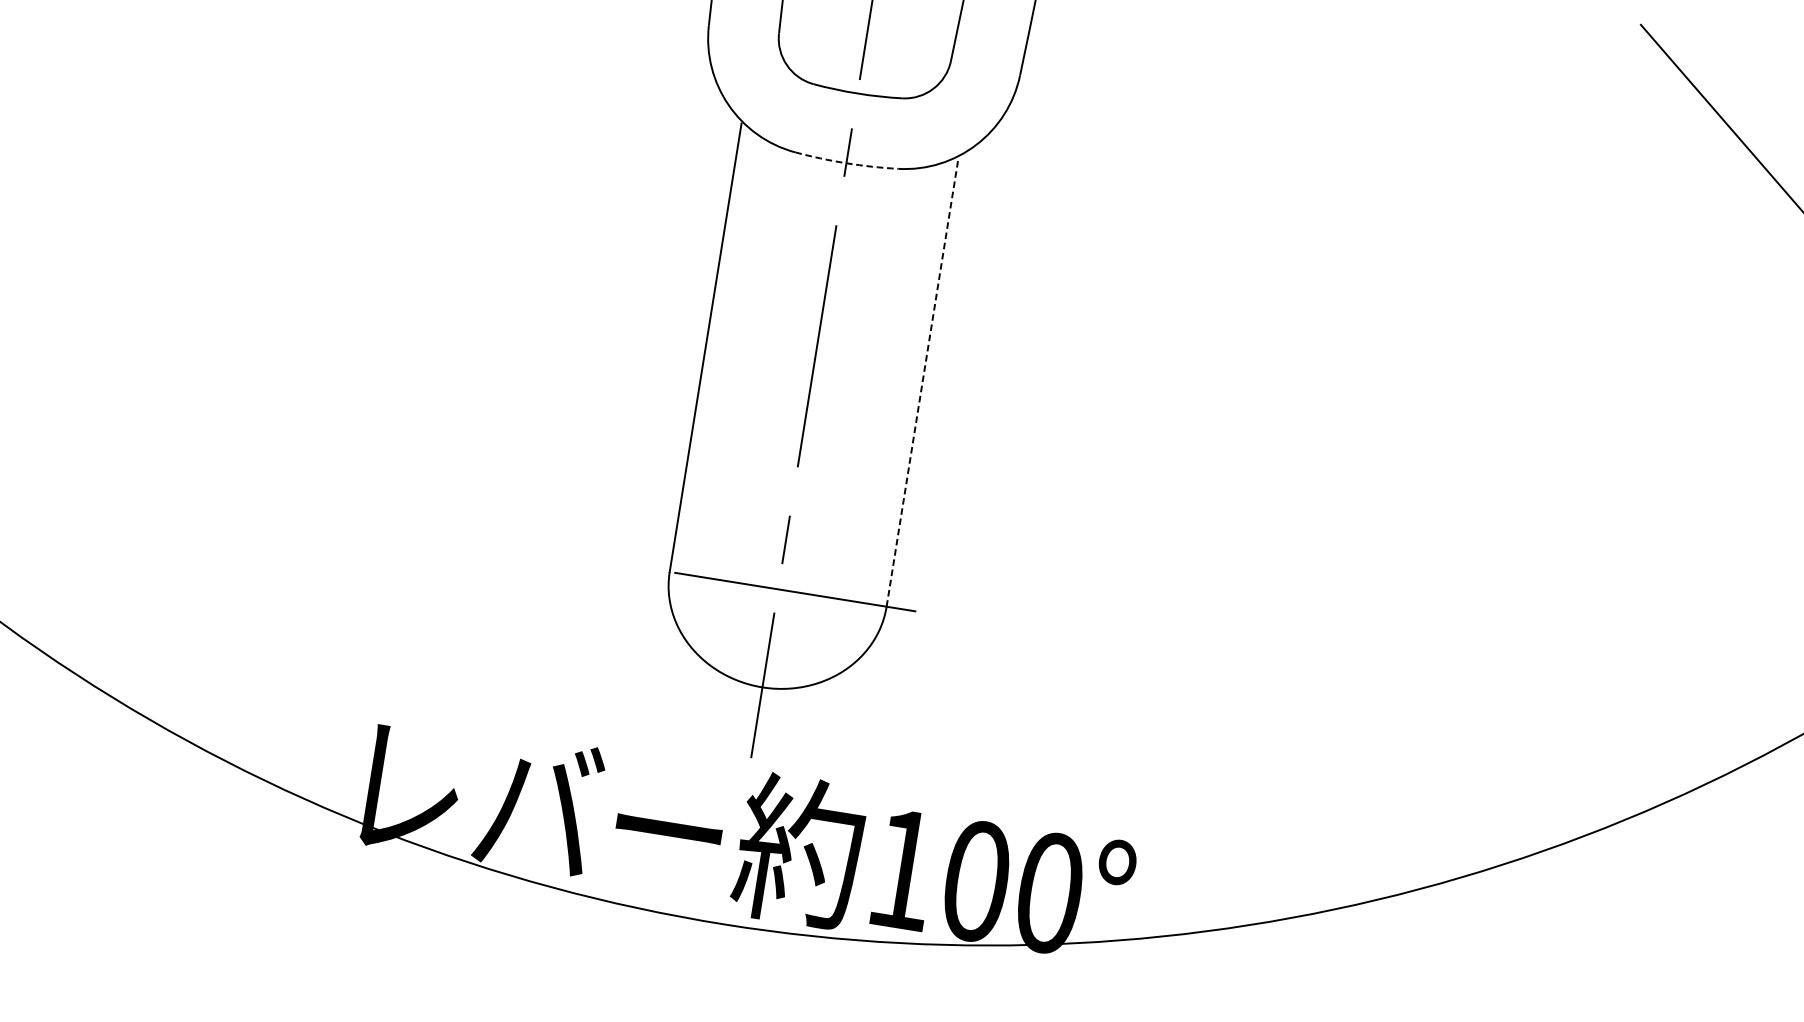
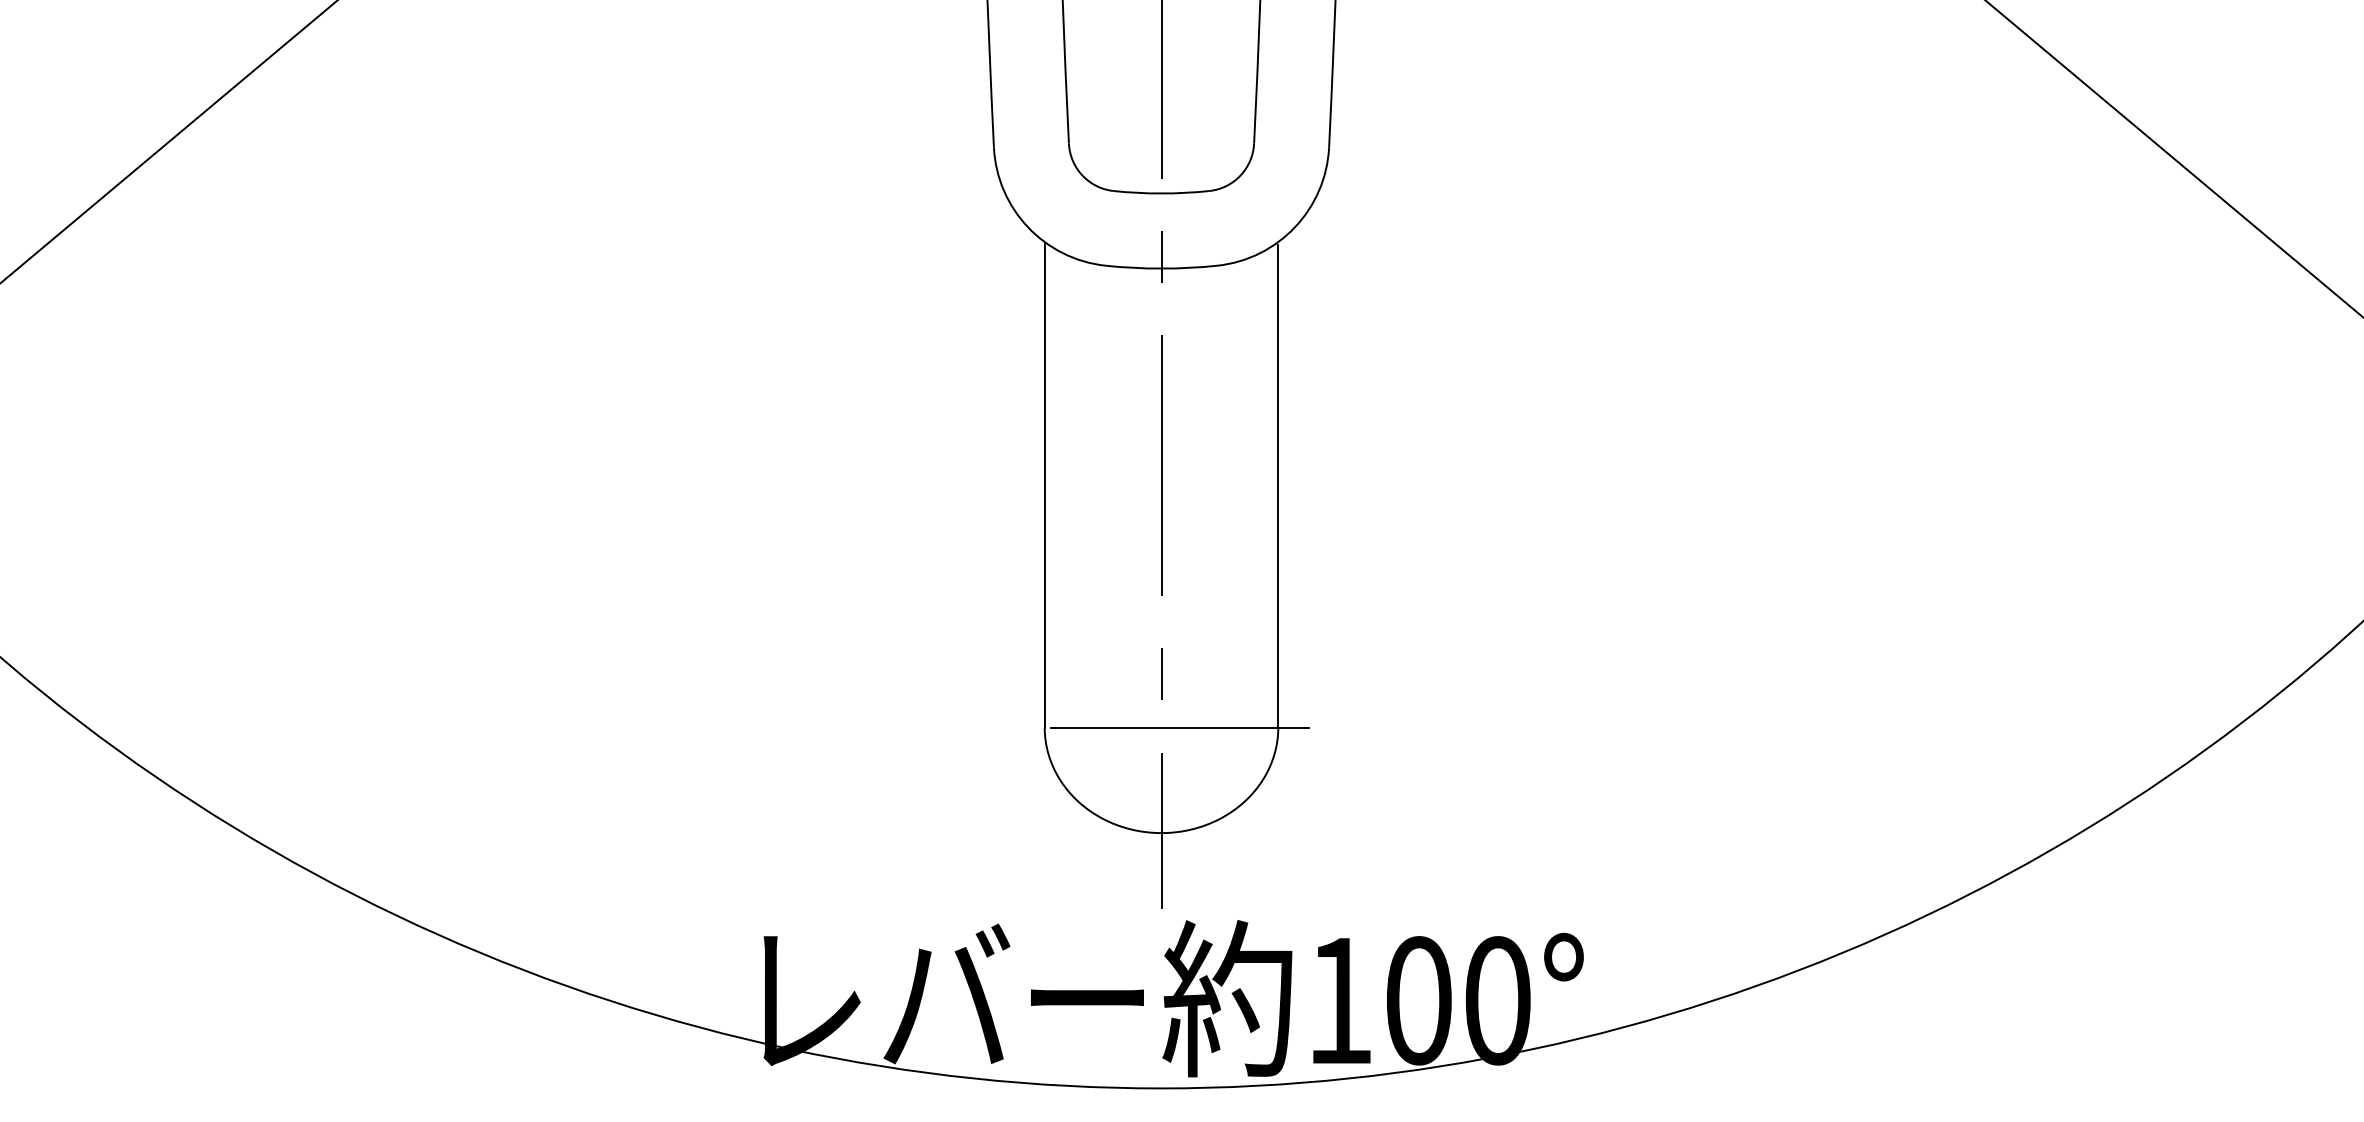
arc: (846, 163) -> (1161, 268), dashed -> solid
line: (922, 382) -> (1278, 485), dashed -> solid

